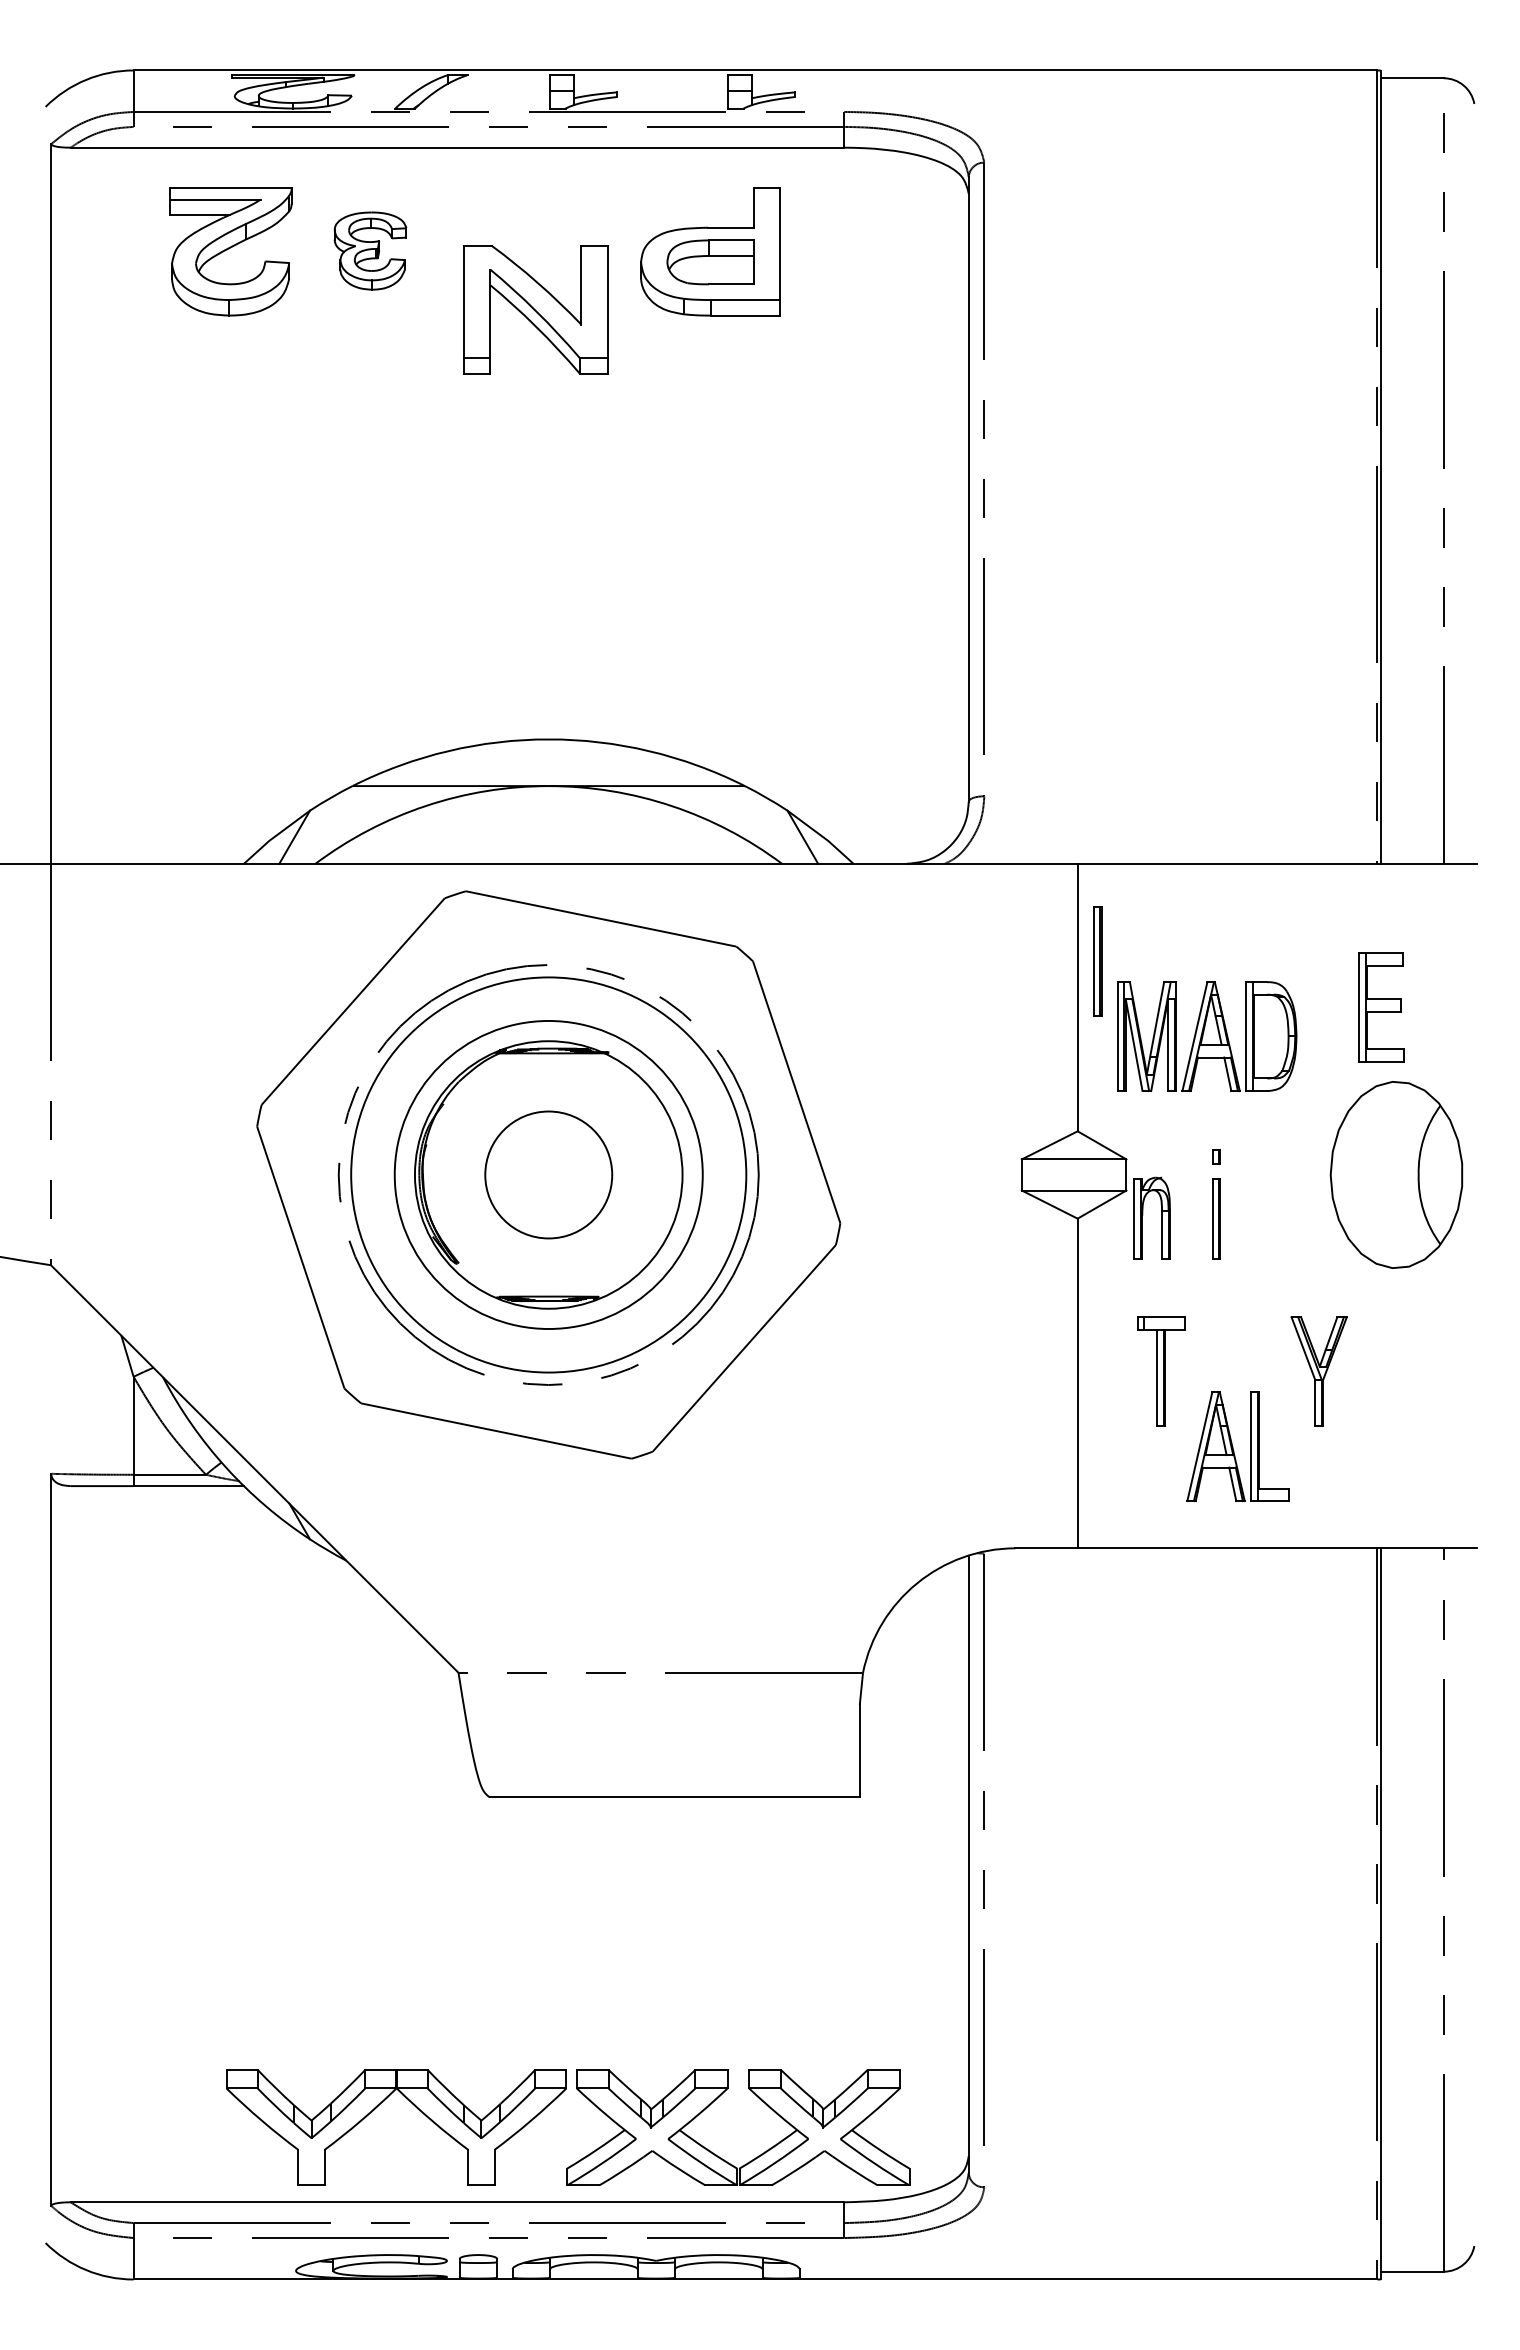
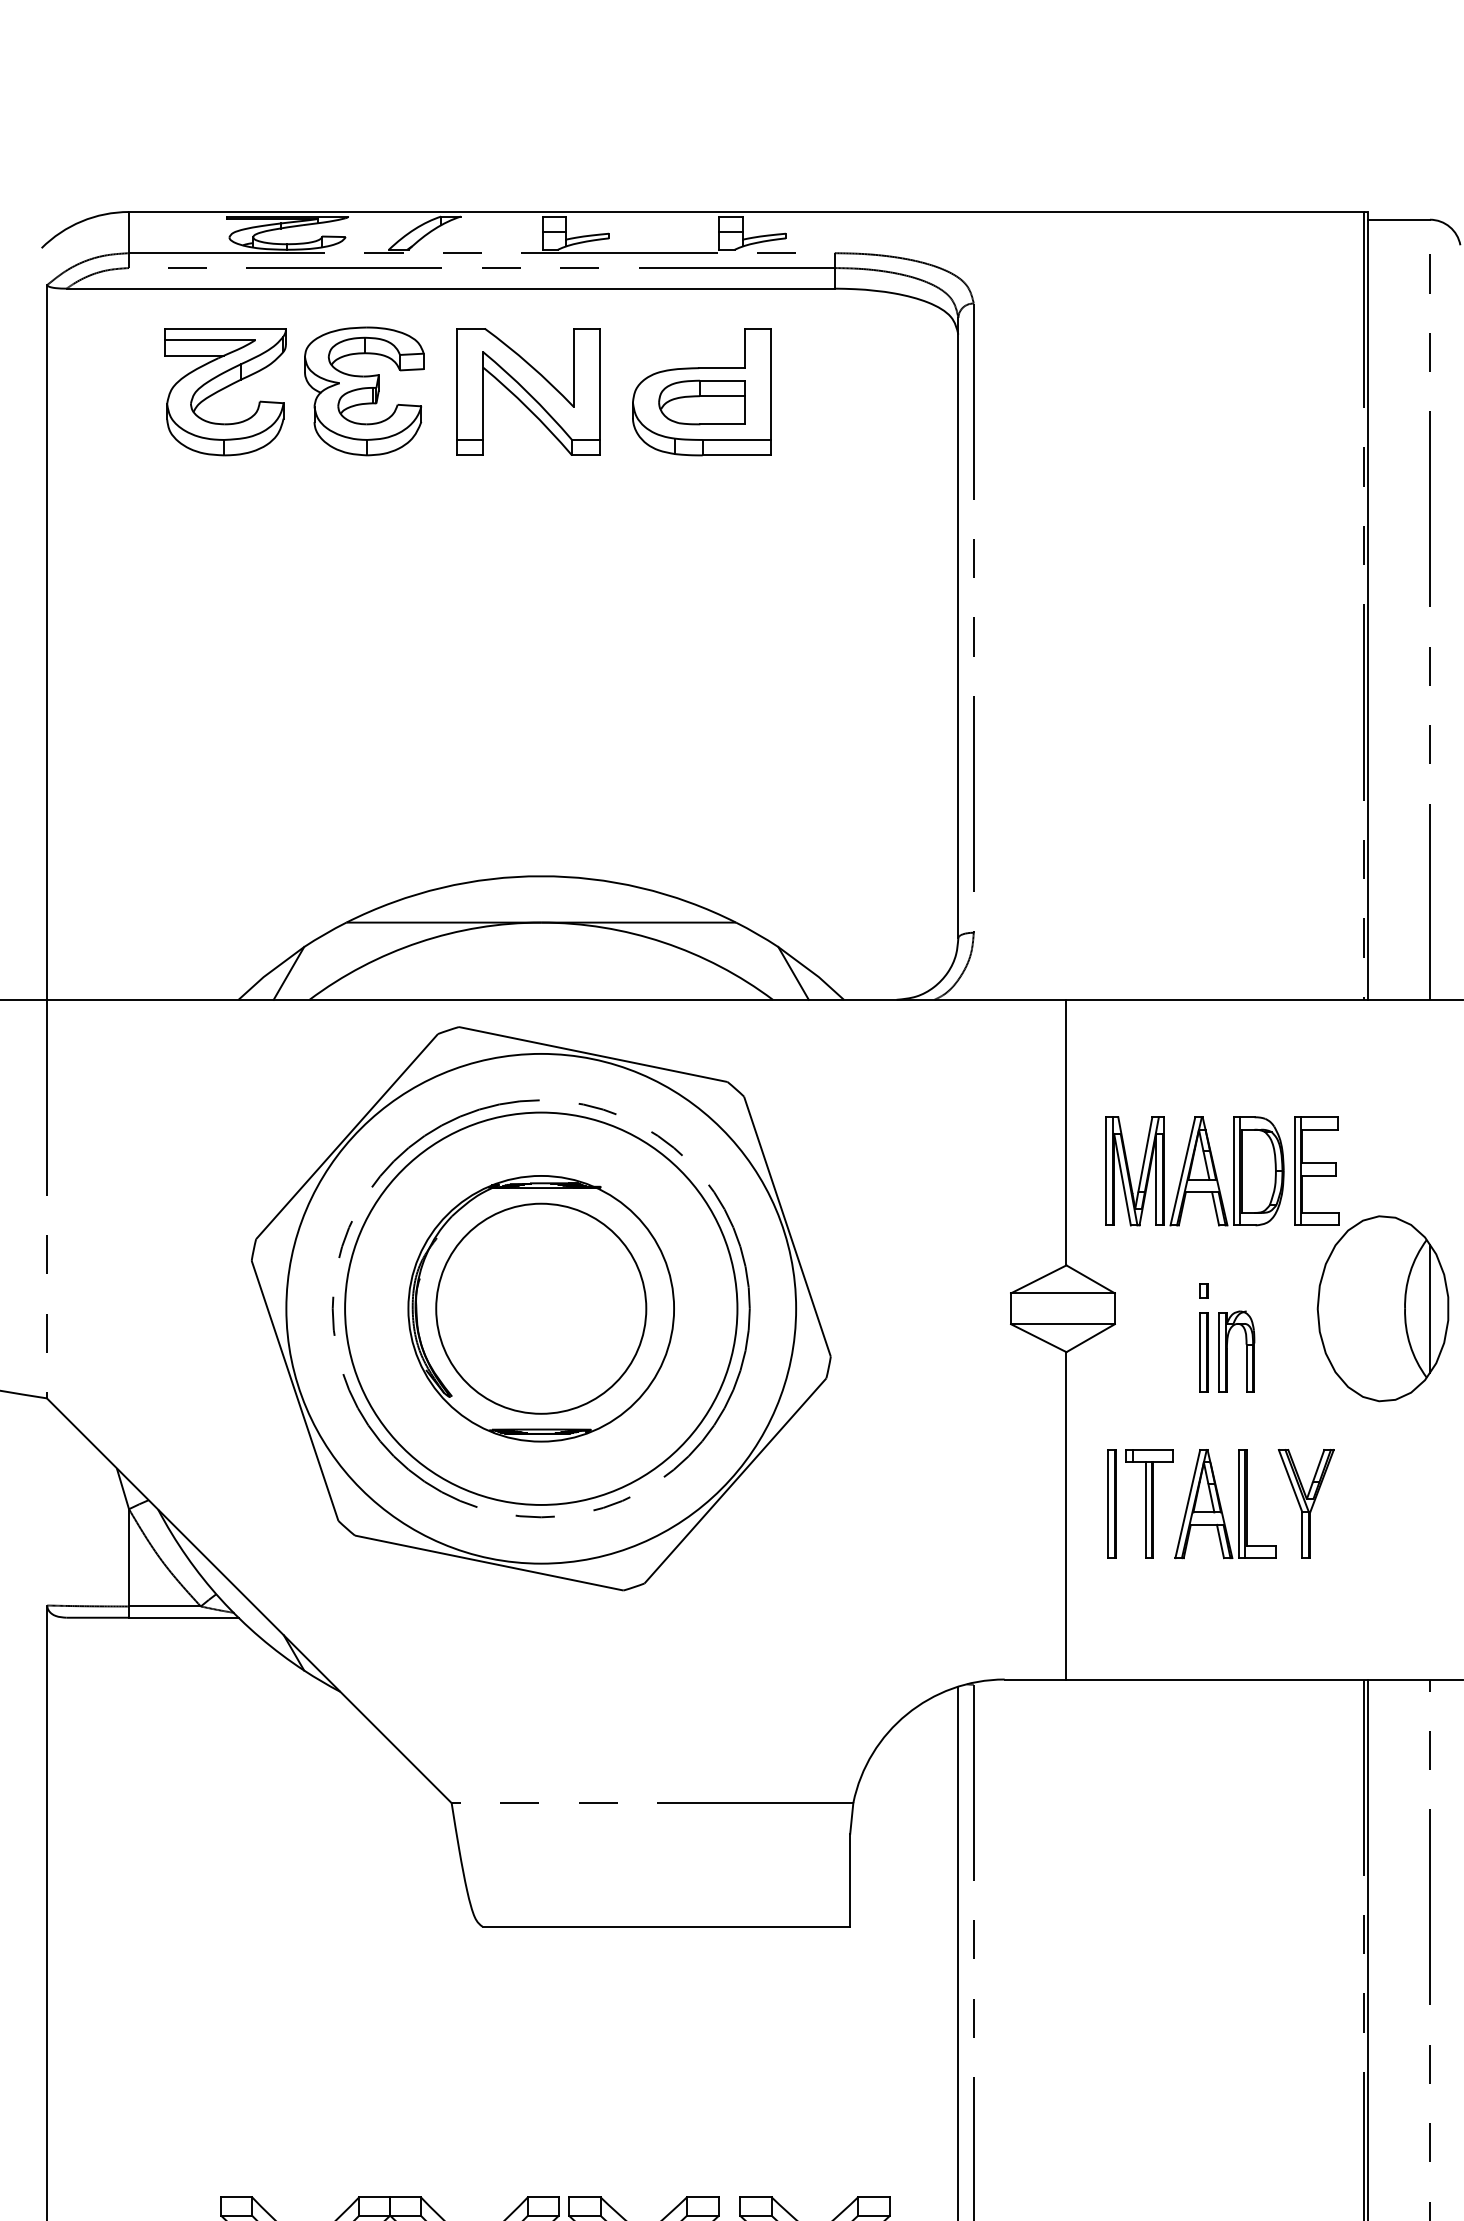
part: (370, 250) -> (364, 390), size x1.67
part: (535, 309) -> (528, 391), moved
part: (1097, 961) -> (1111, 1503), moved
part: (1381, 1007) -> (1316, 1171), moved
circle: (548, 1174) -> (541, 1308), size x1.67
circle: (548, 1174) -> (541, 1308), size x1.67
line: (1443, 1174) -> (1429, 1308), added
part: (1143, 1215) -> (1228, 1349), moved
part: (1237, 1446) -> (1225, 1503), moved

